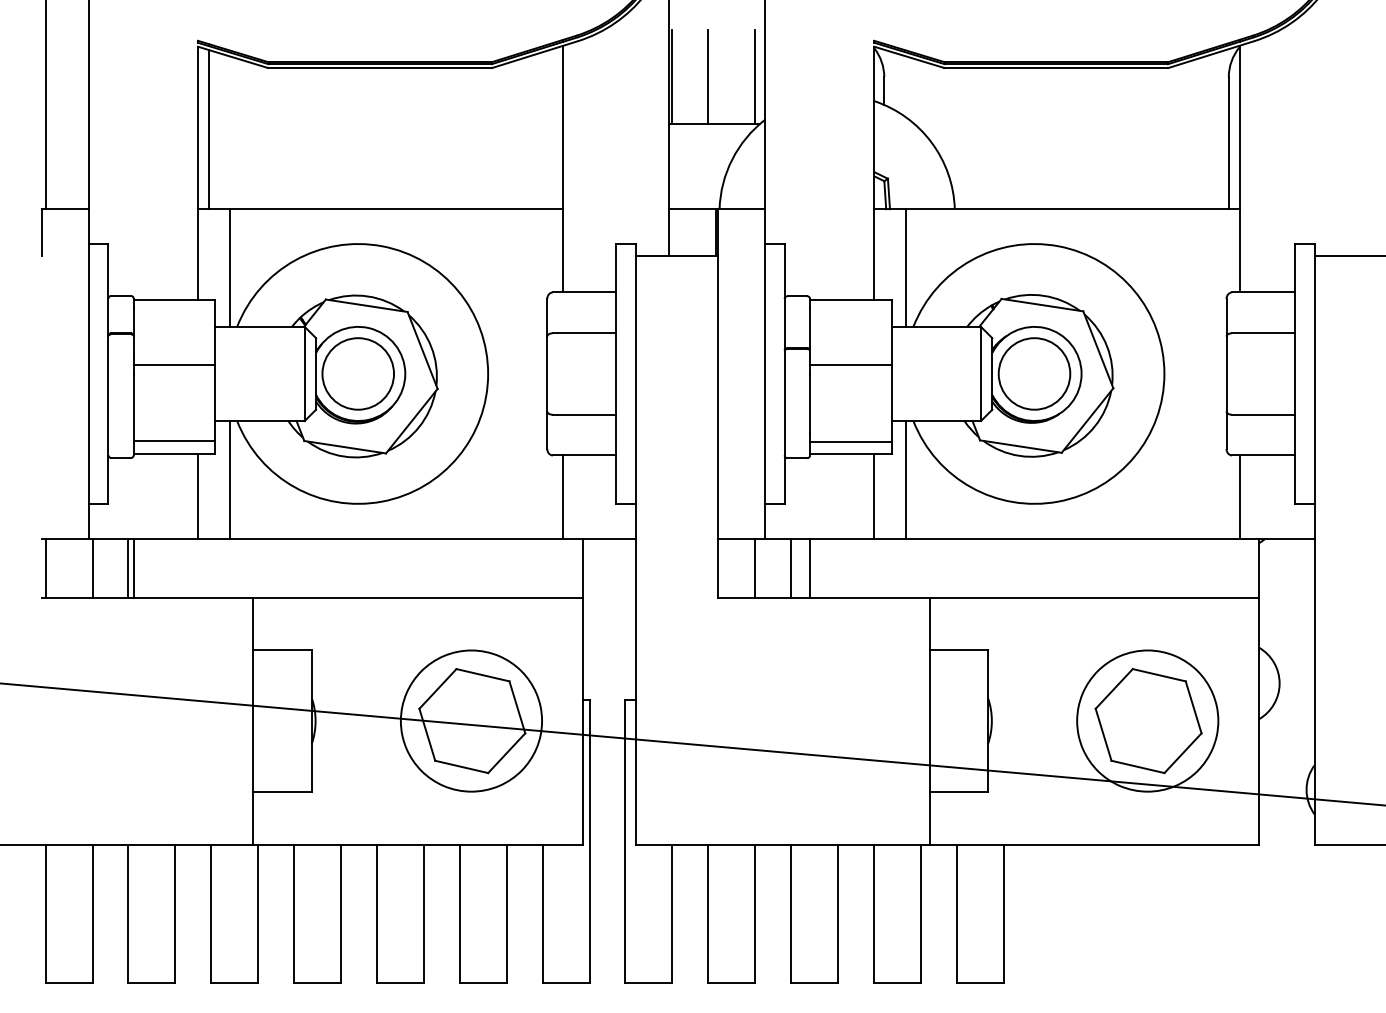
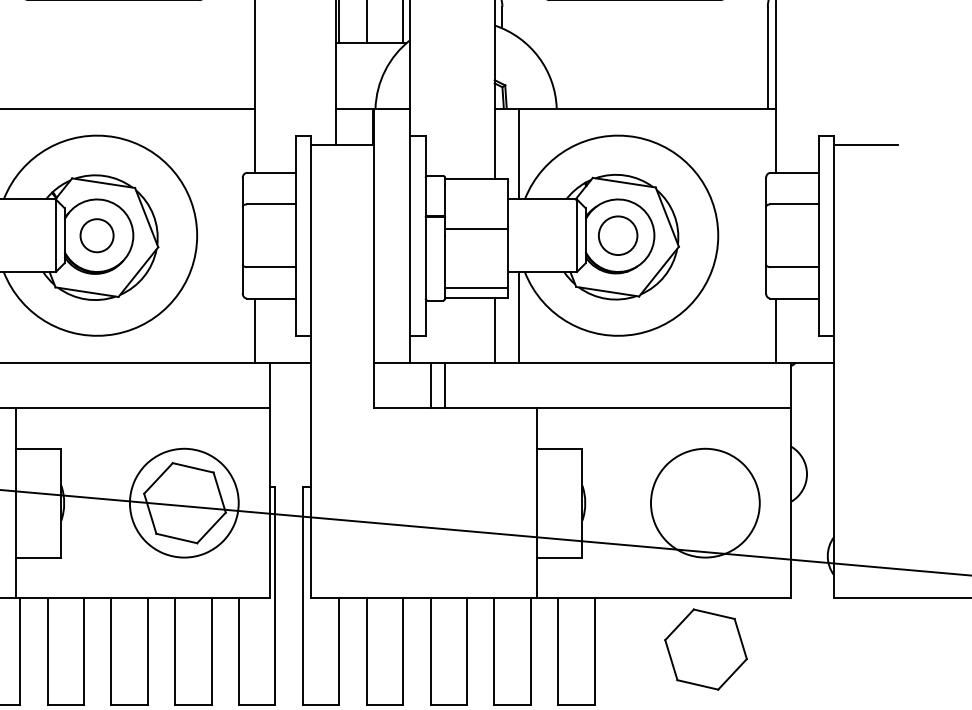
circle: (358, 373) -> (97, 235), size x0.6
circle: (1034, 373) -> (618, 235), size x0.7
line: (755, 567) -> (403, 384), removed
part: (1148, 721) -> (705, 649), moved

